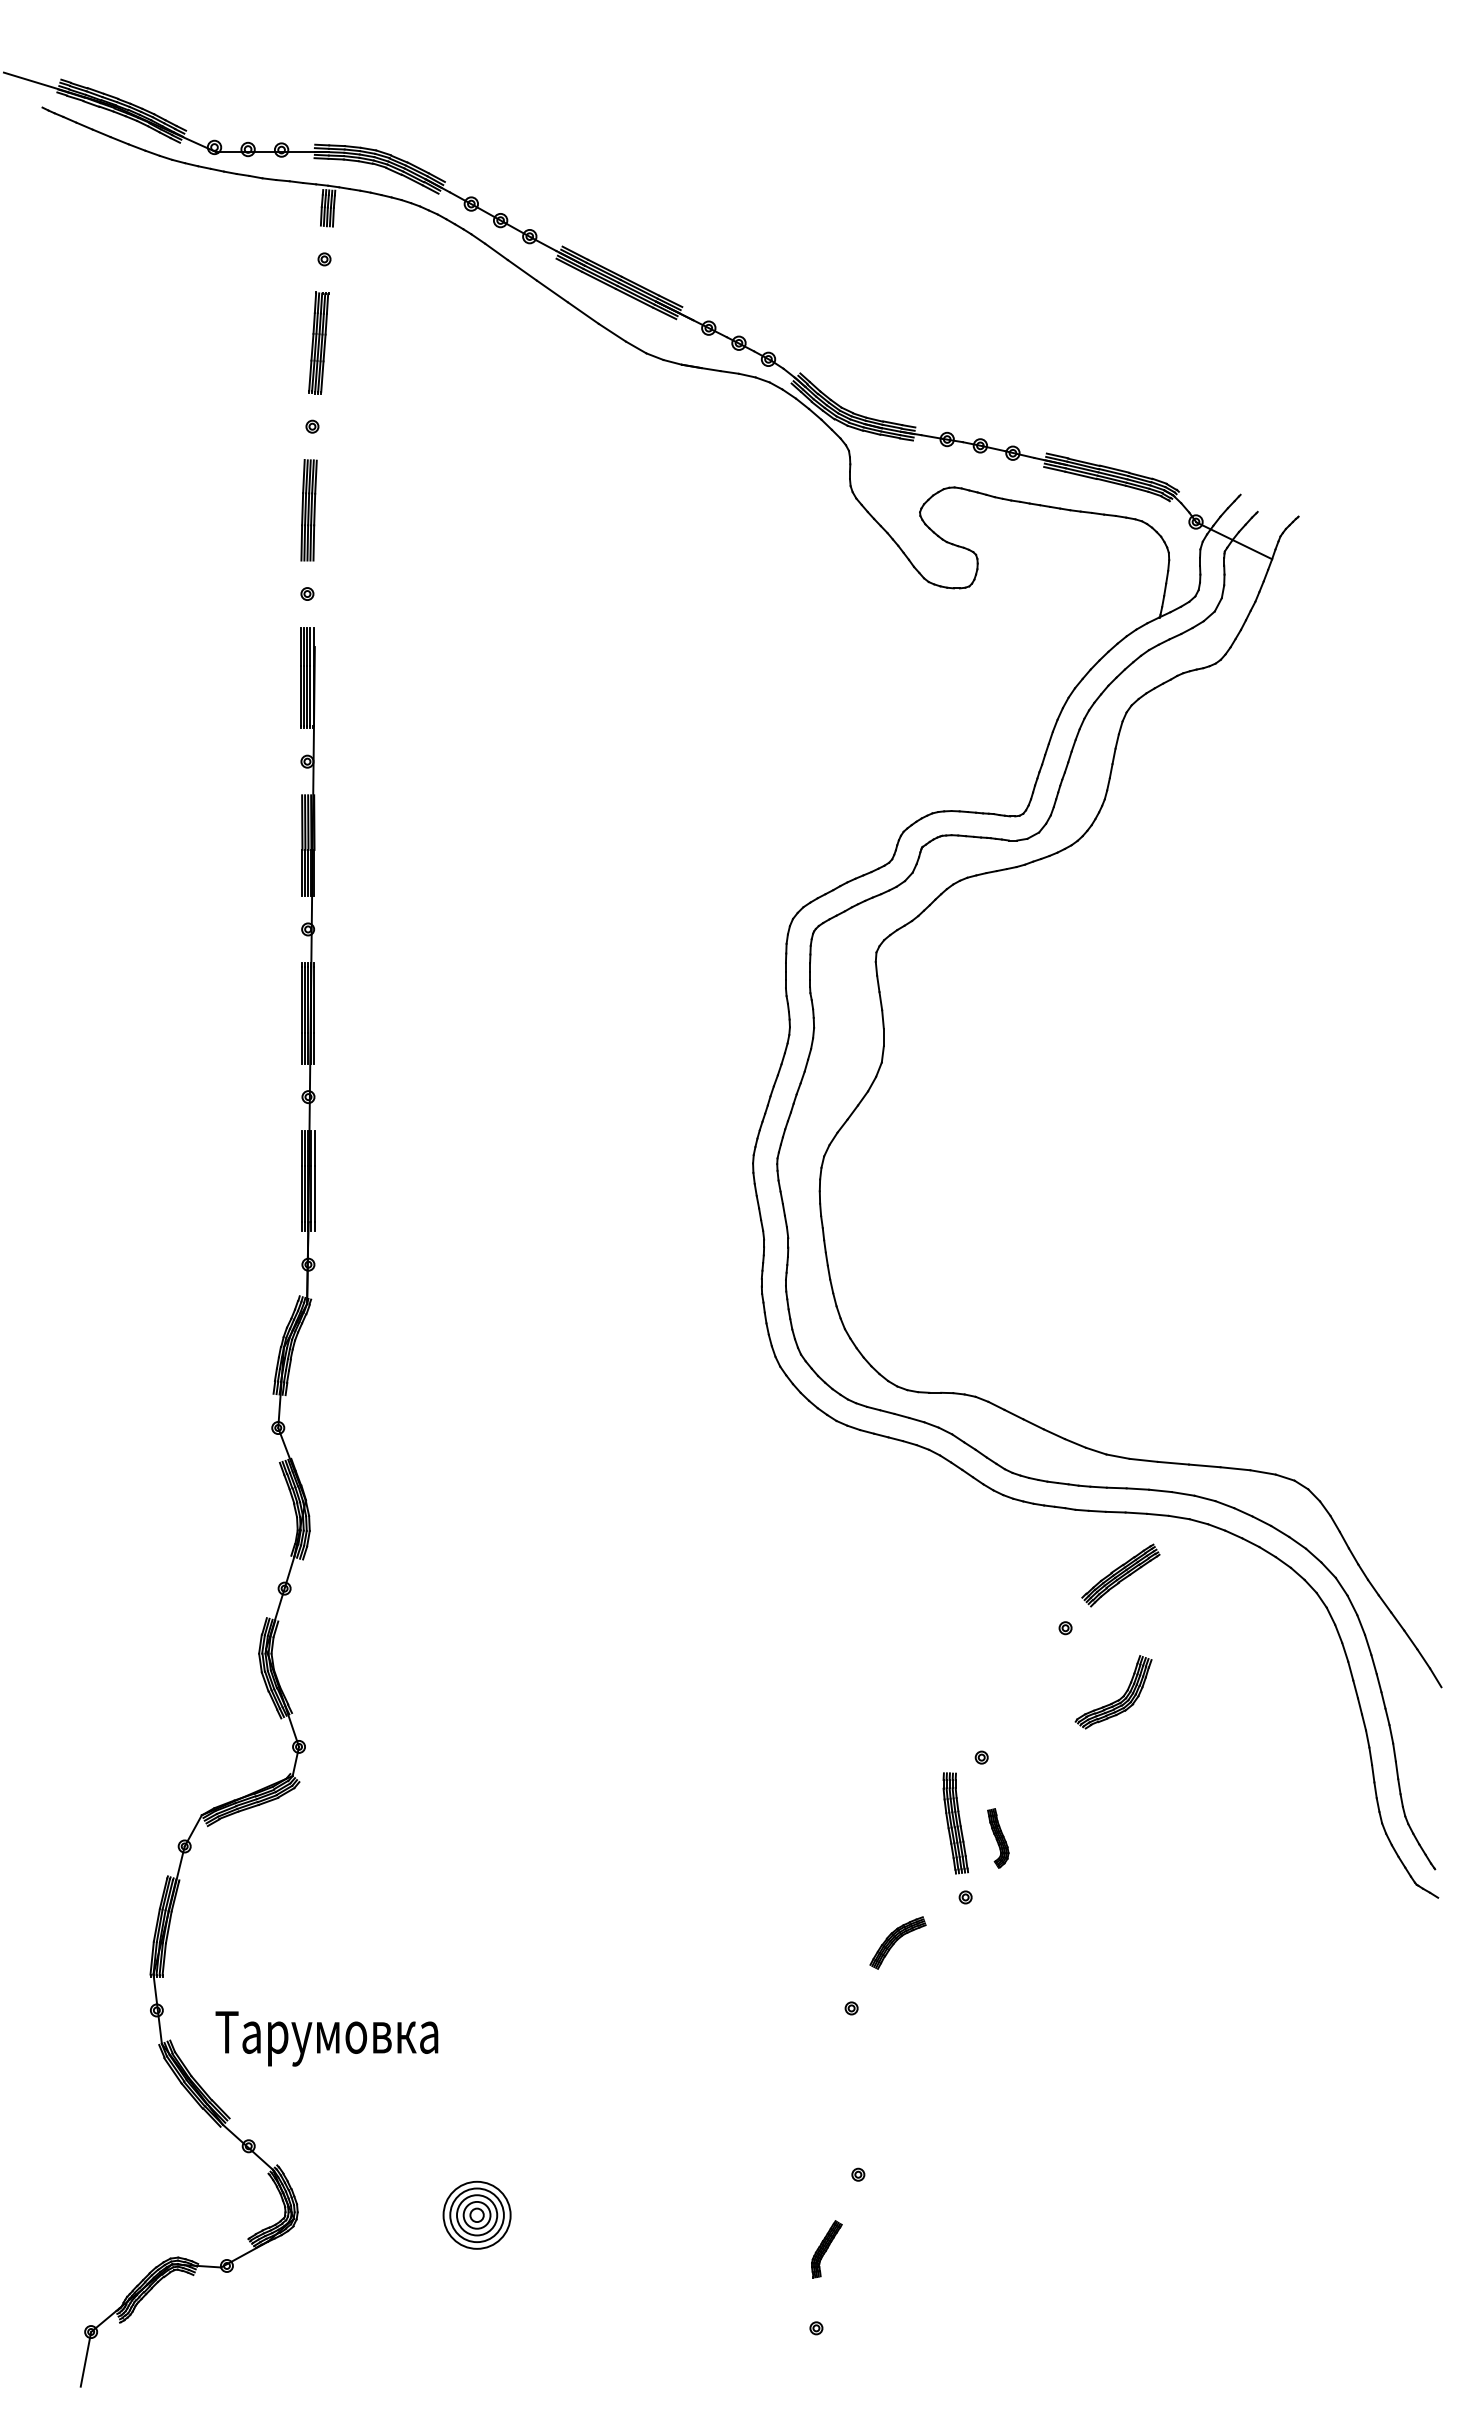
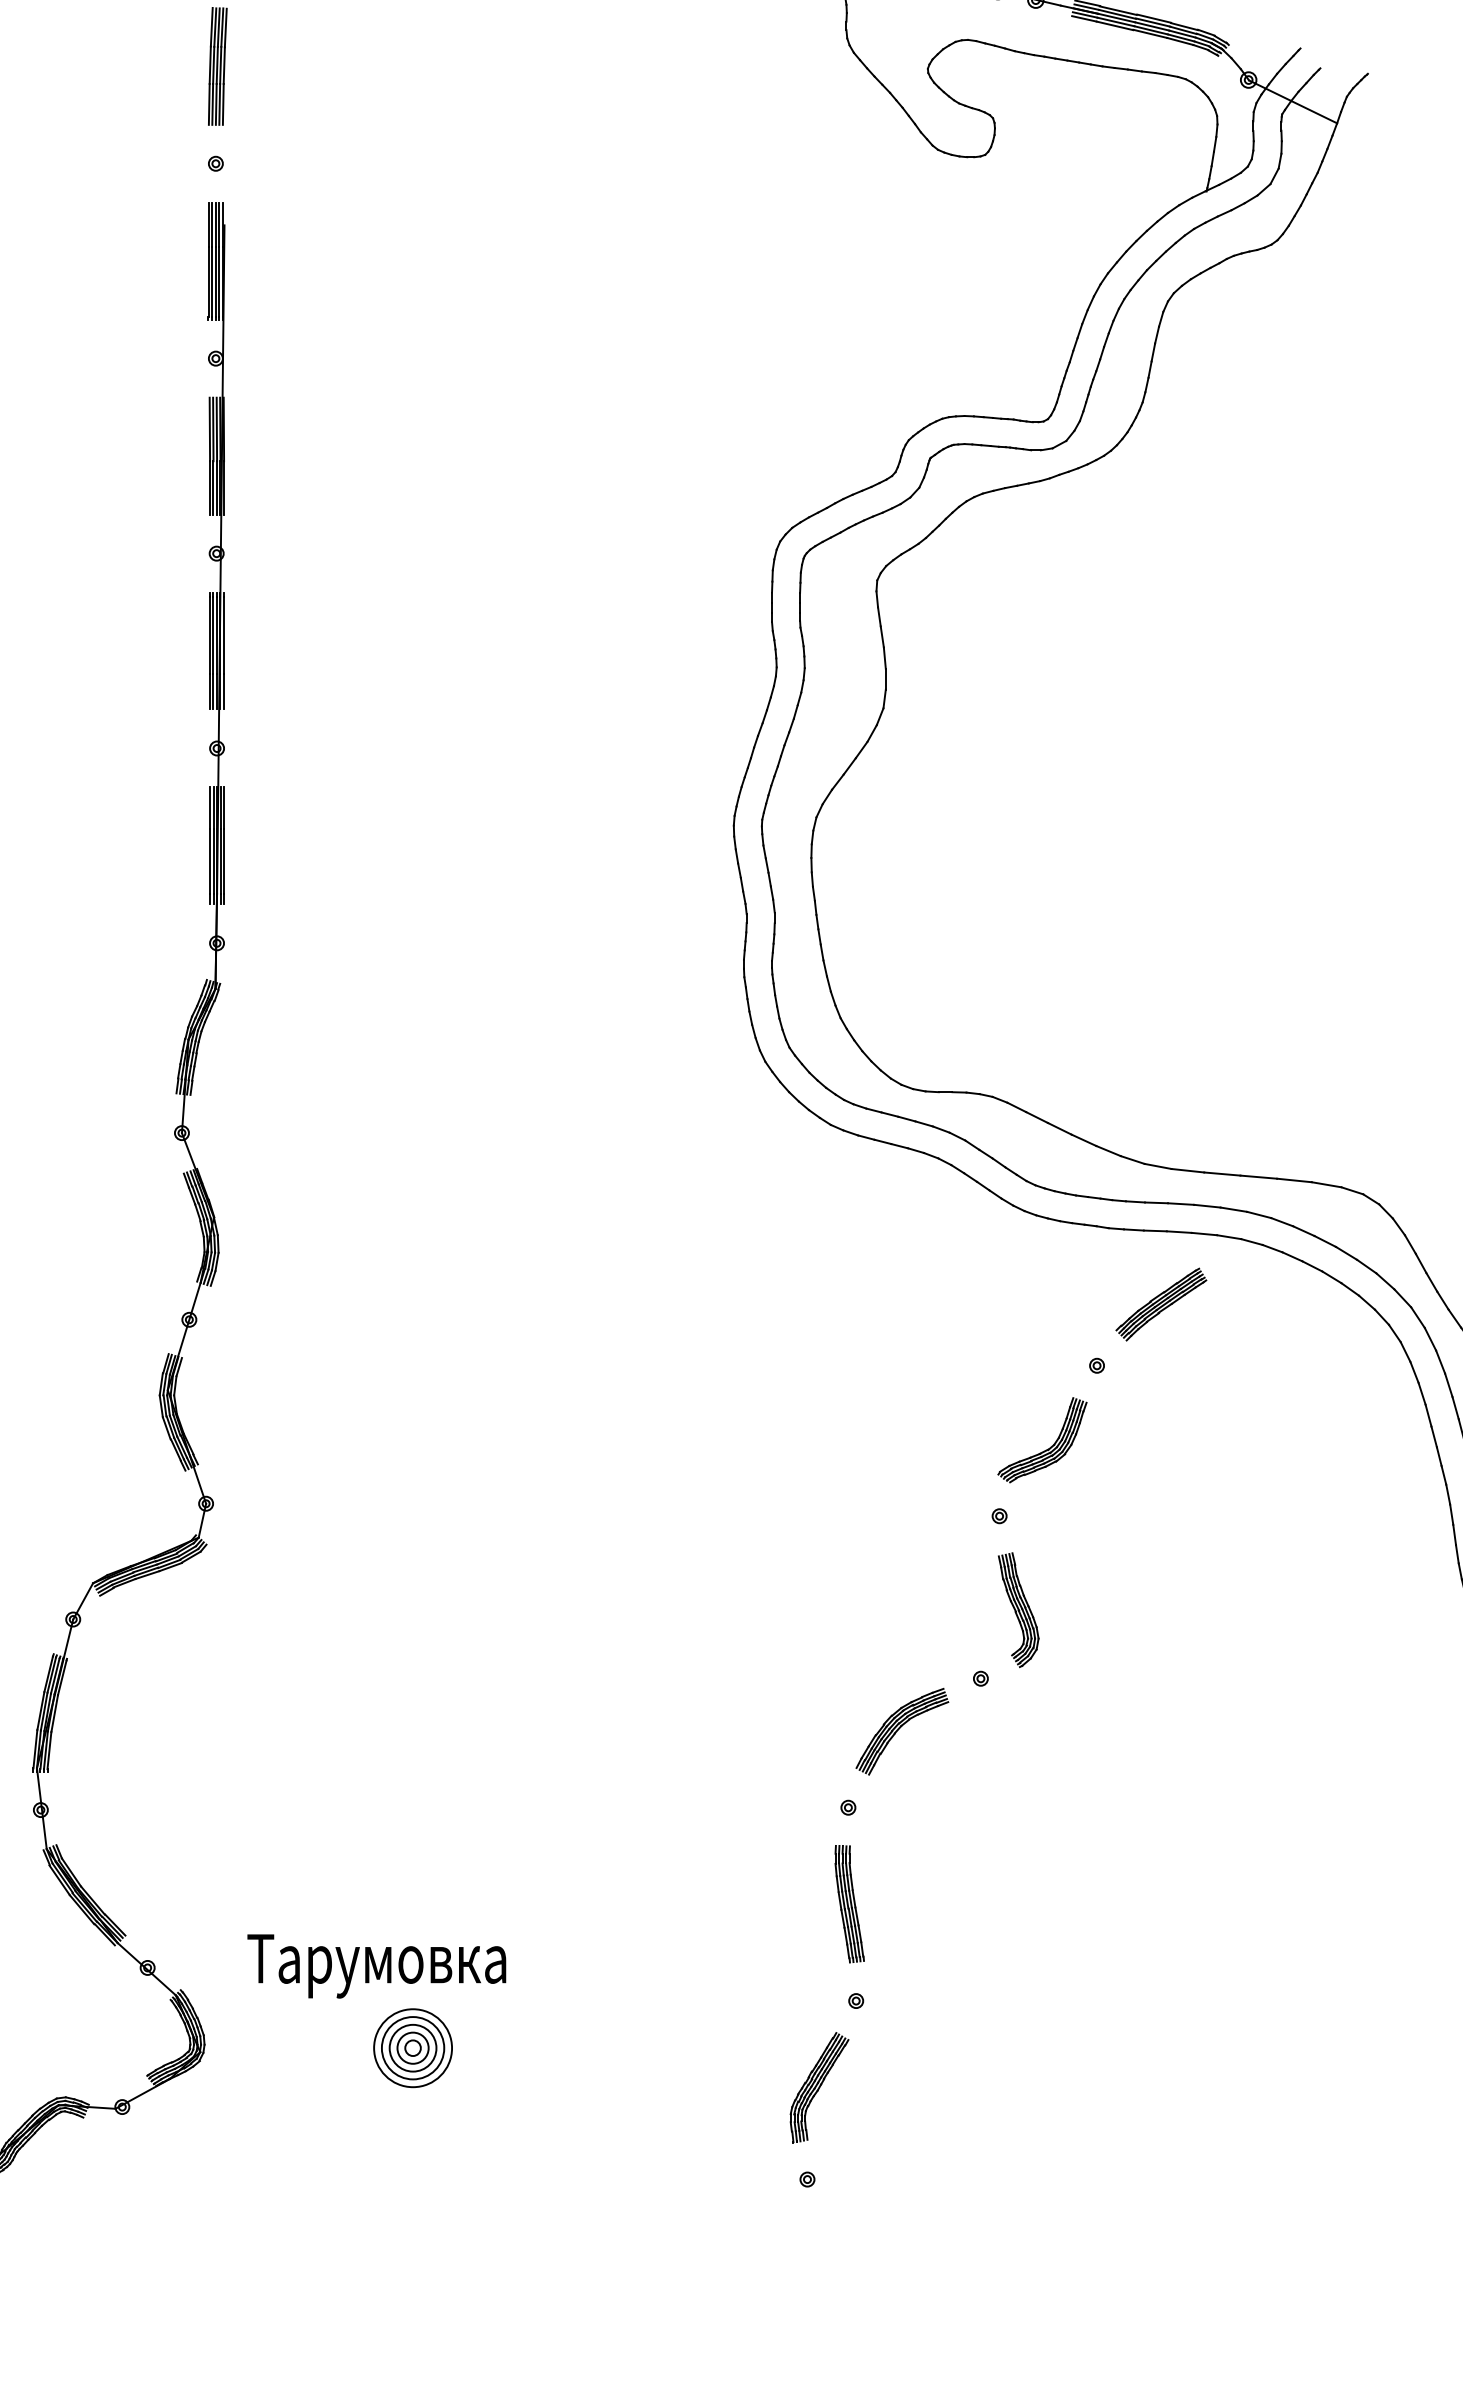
part: (1117, 1699) -> (1046, 1448), moved
part: (955, 1823) -> (849, 1904), moved
part: (998, 1838) -> (1019, 1610), size x1.67
part: (897, 1942) -> (901, 1731), size x1.43
text: (326, 2038) -> (376, 1965), moved
part: (826, 2249) -> (819, 2087), size x1.67

